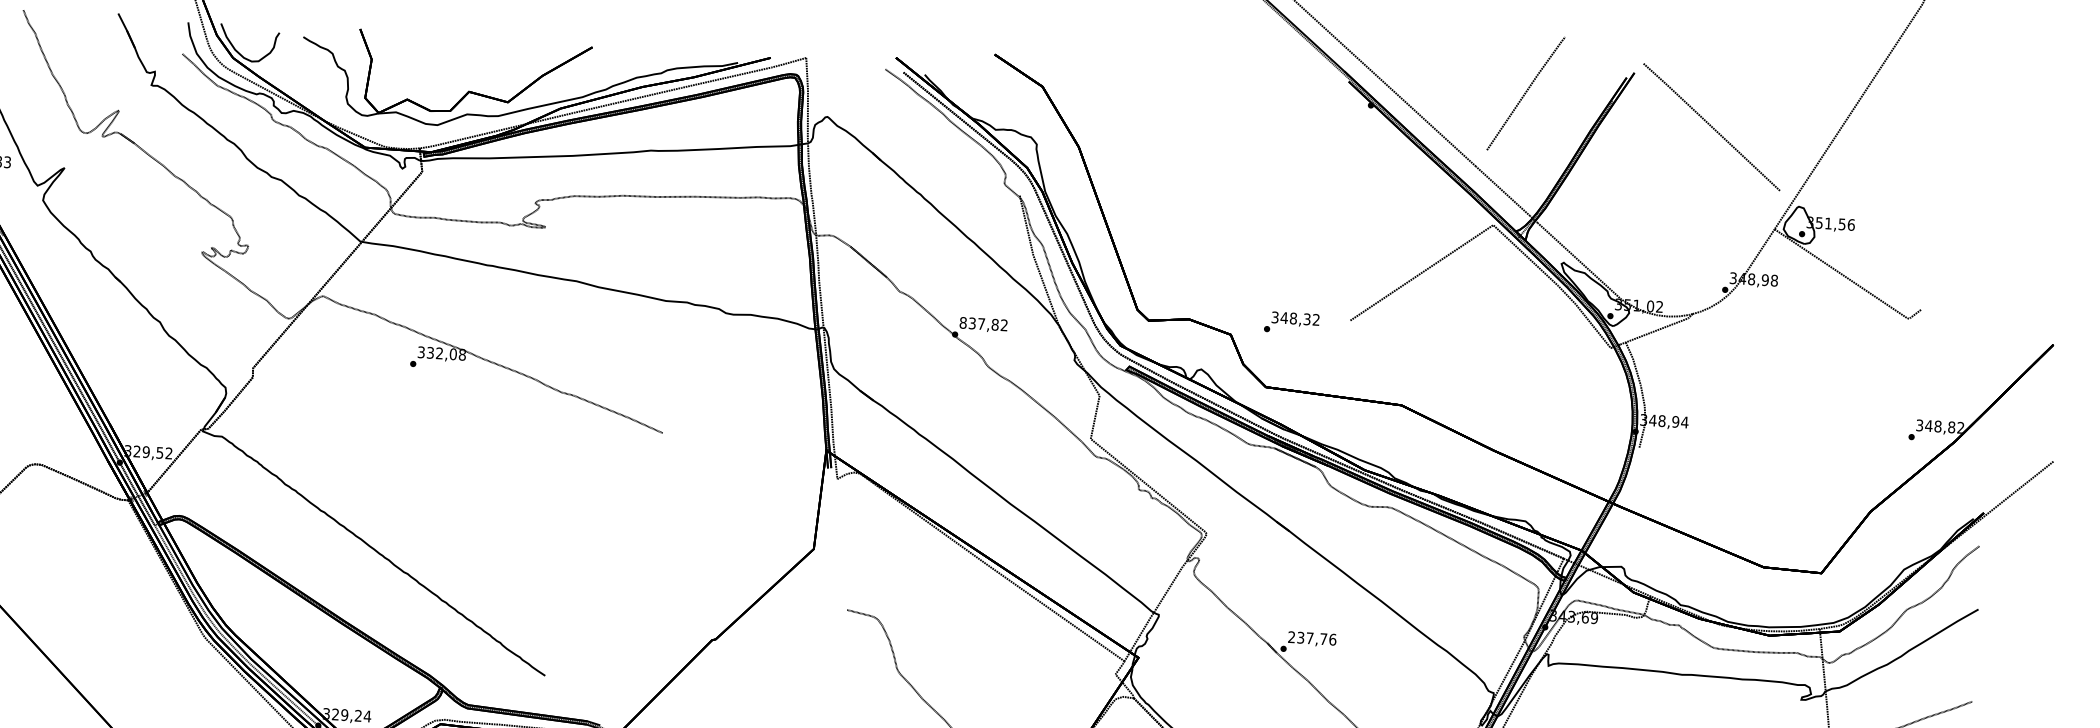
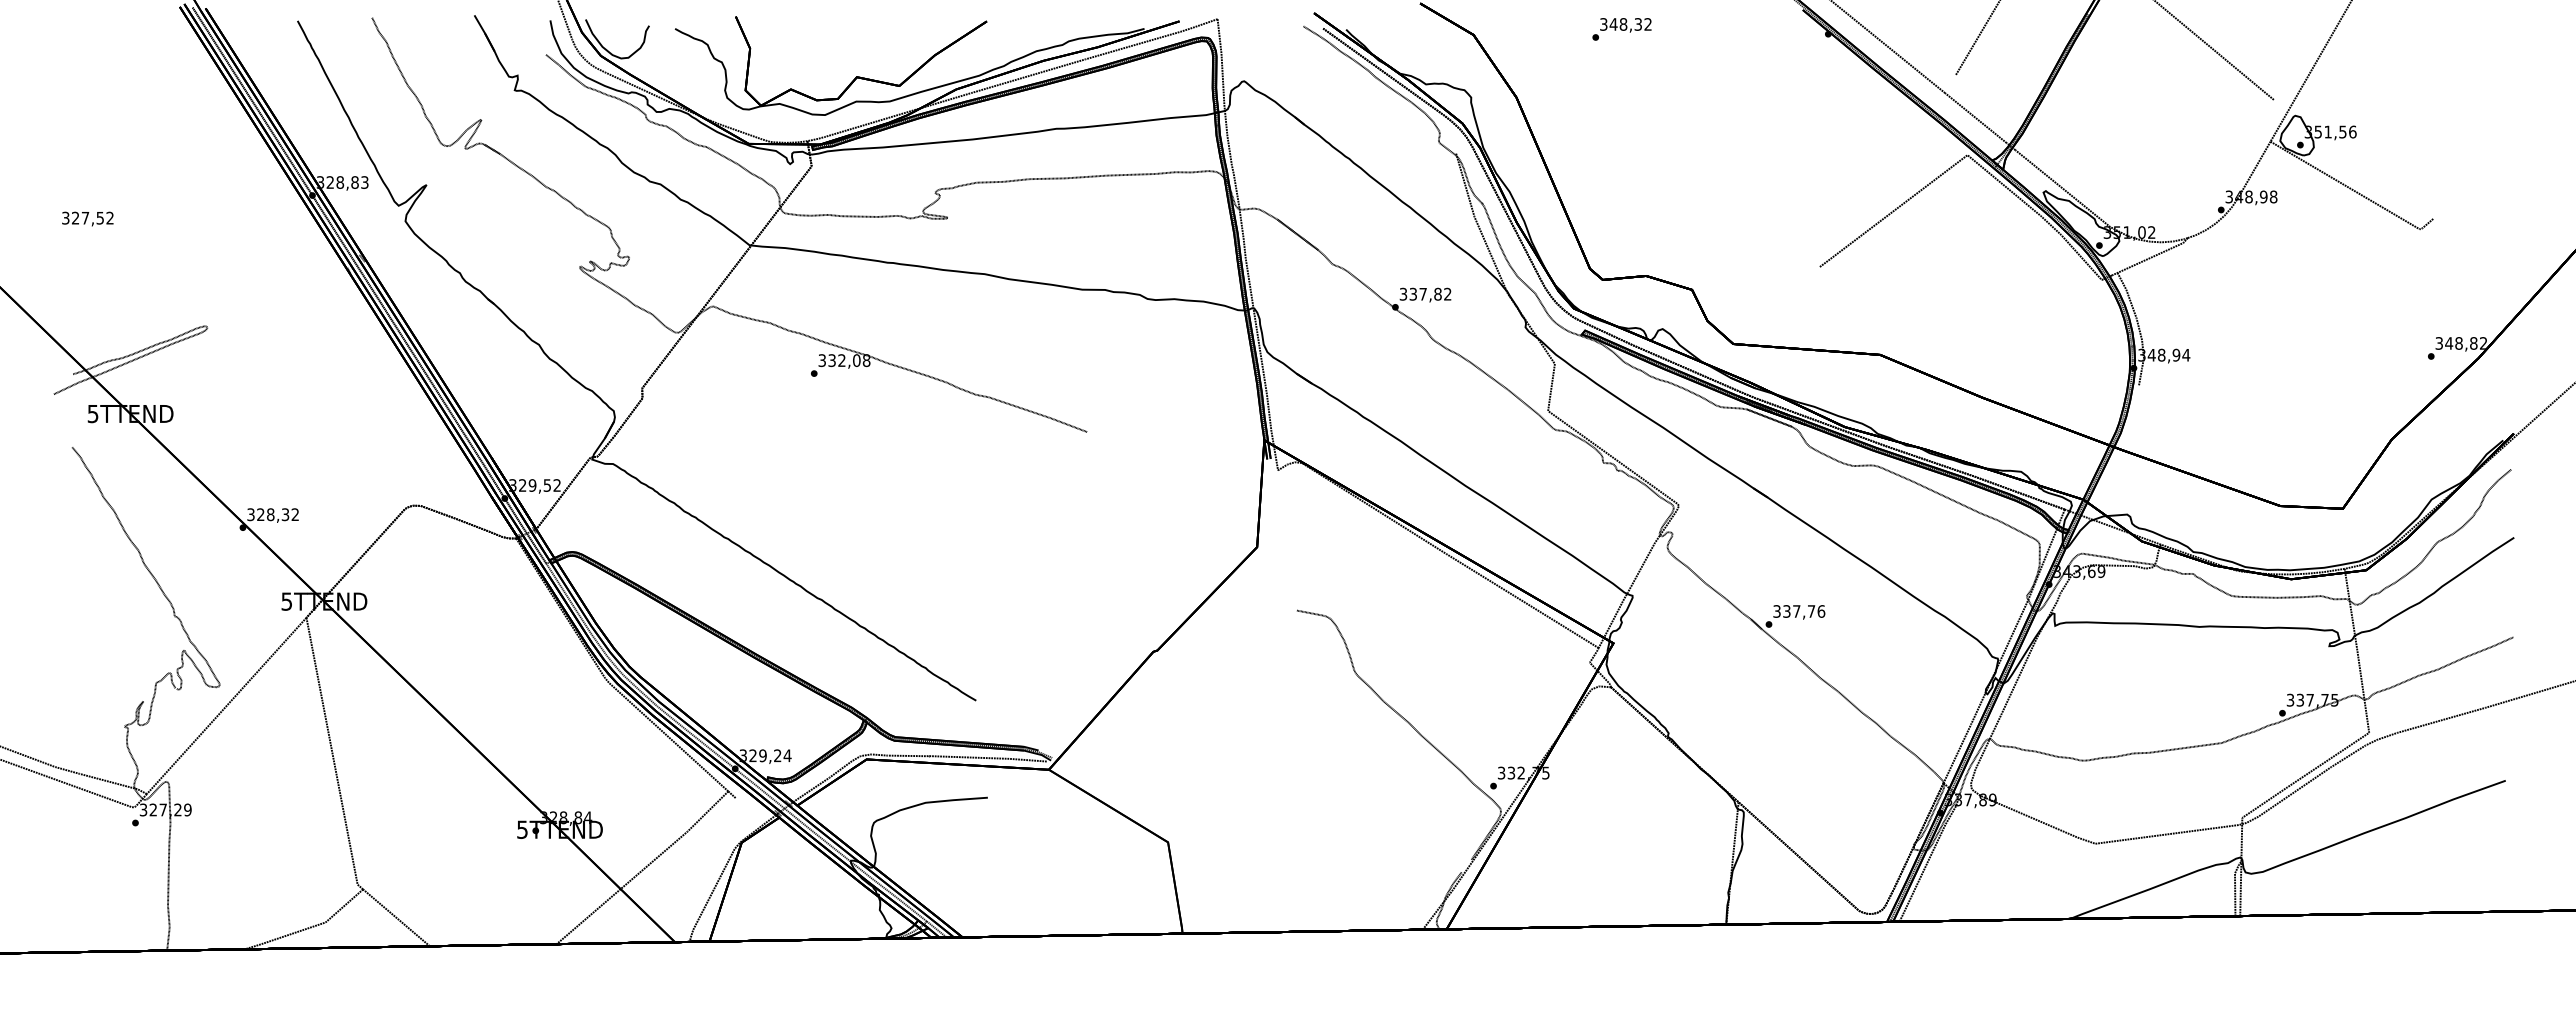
text: (963, 323) -> (1403, 294), 837,82 -> 337,82
text: (1291, 323) -> (1621, 29), moved
text: (1291, 637) -> (1776, 611), 237,76 -> 337,76

